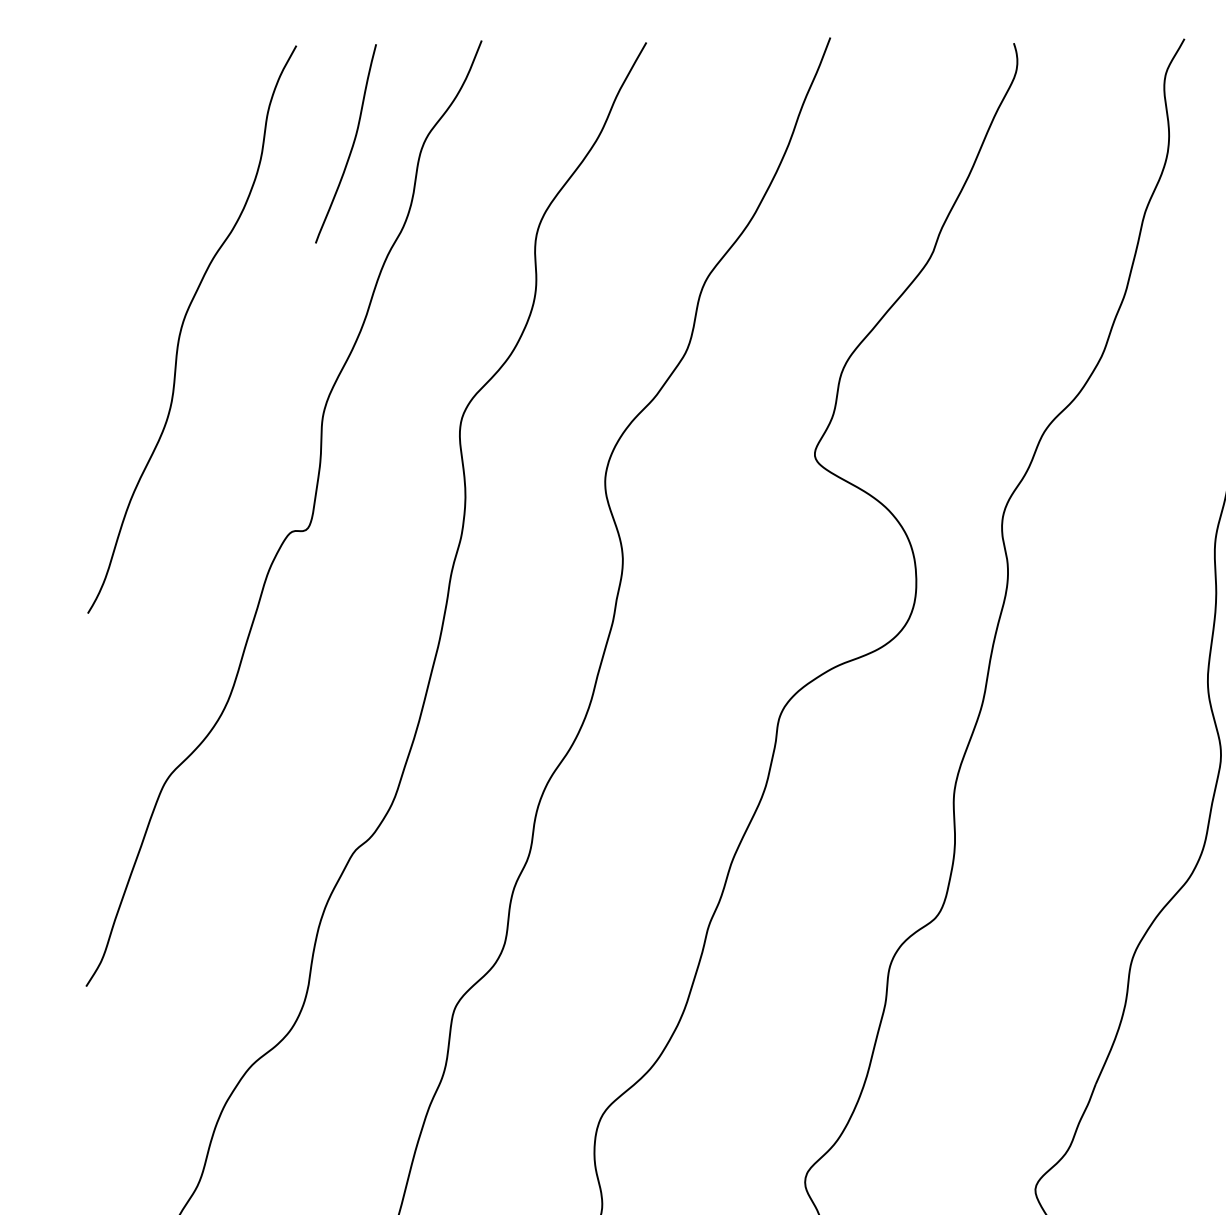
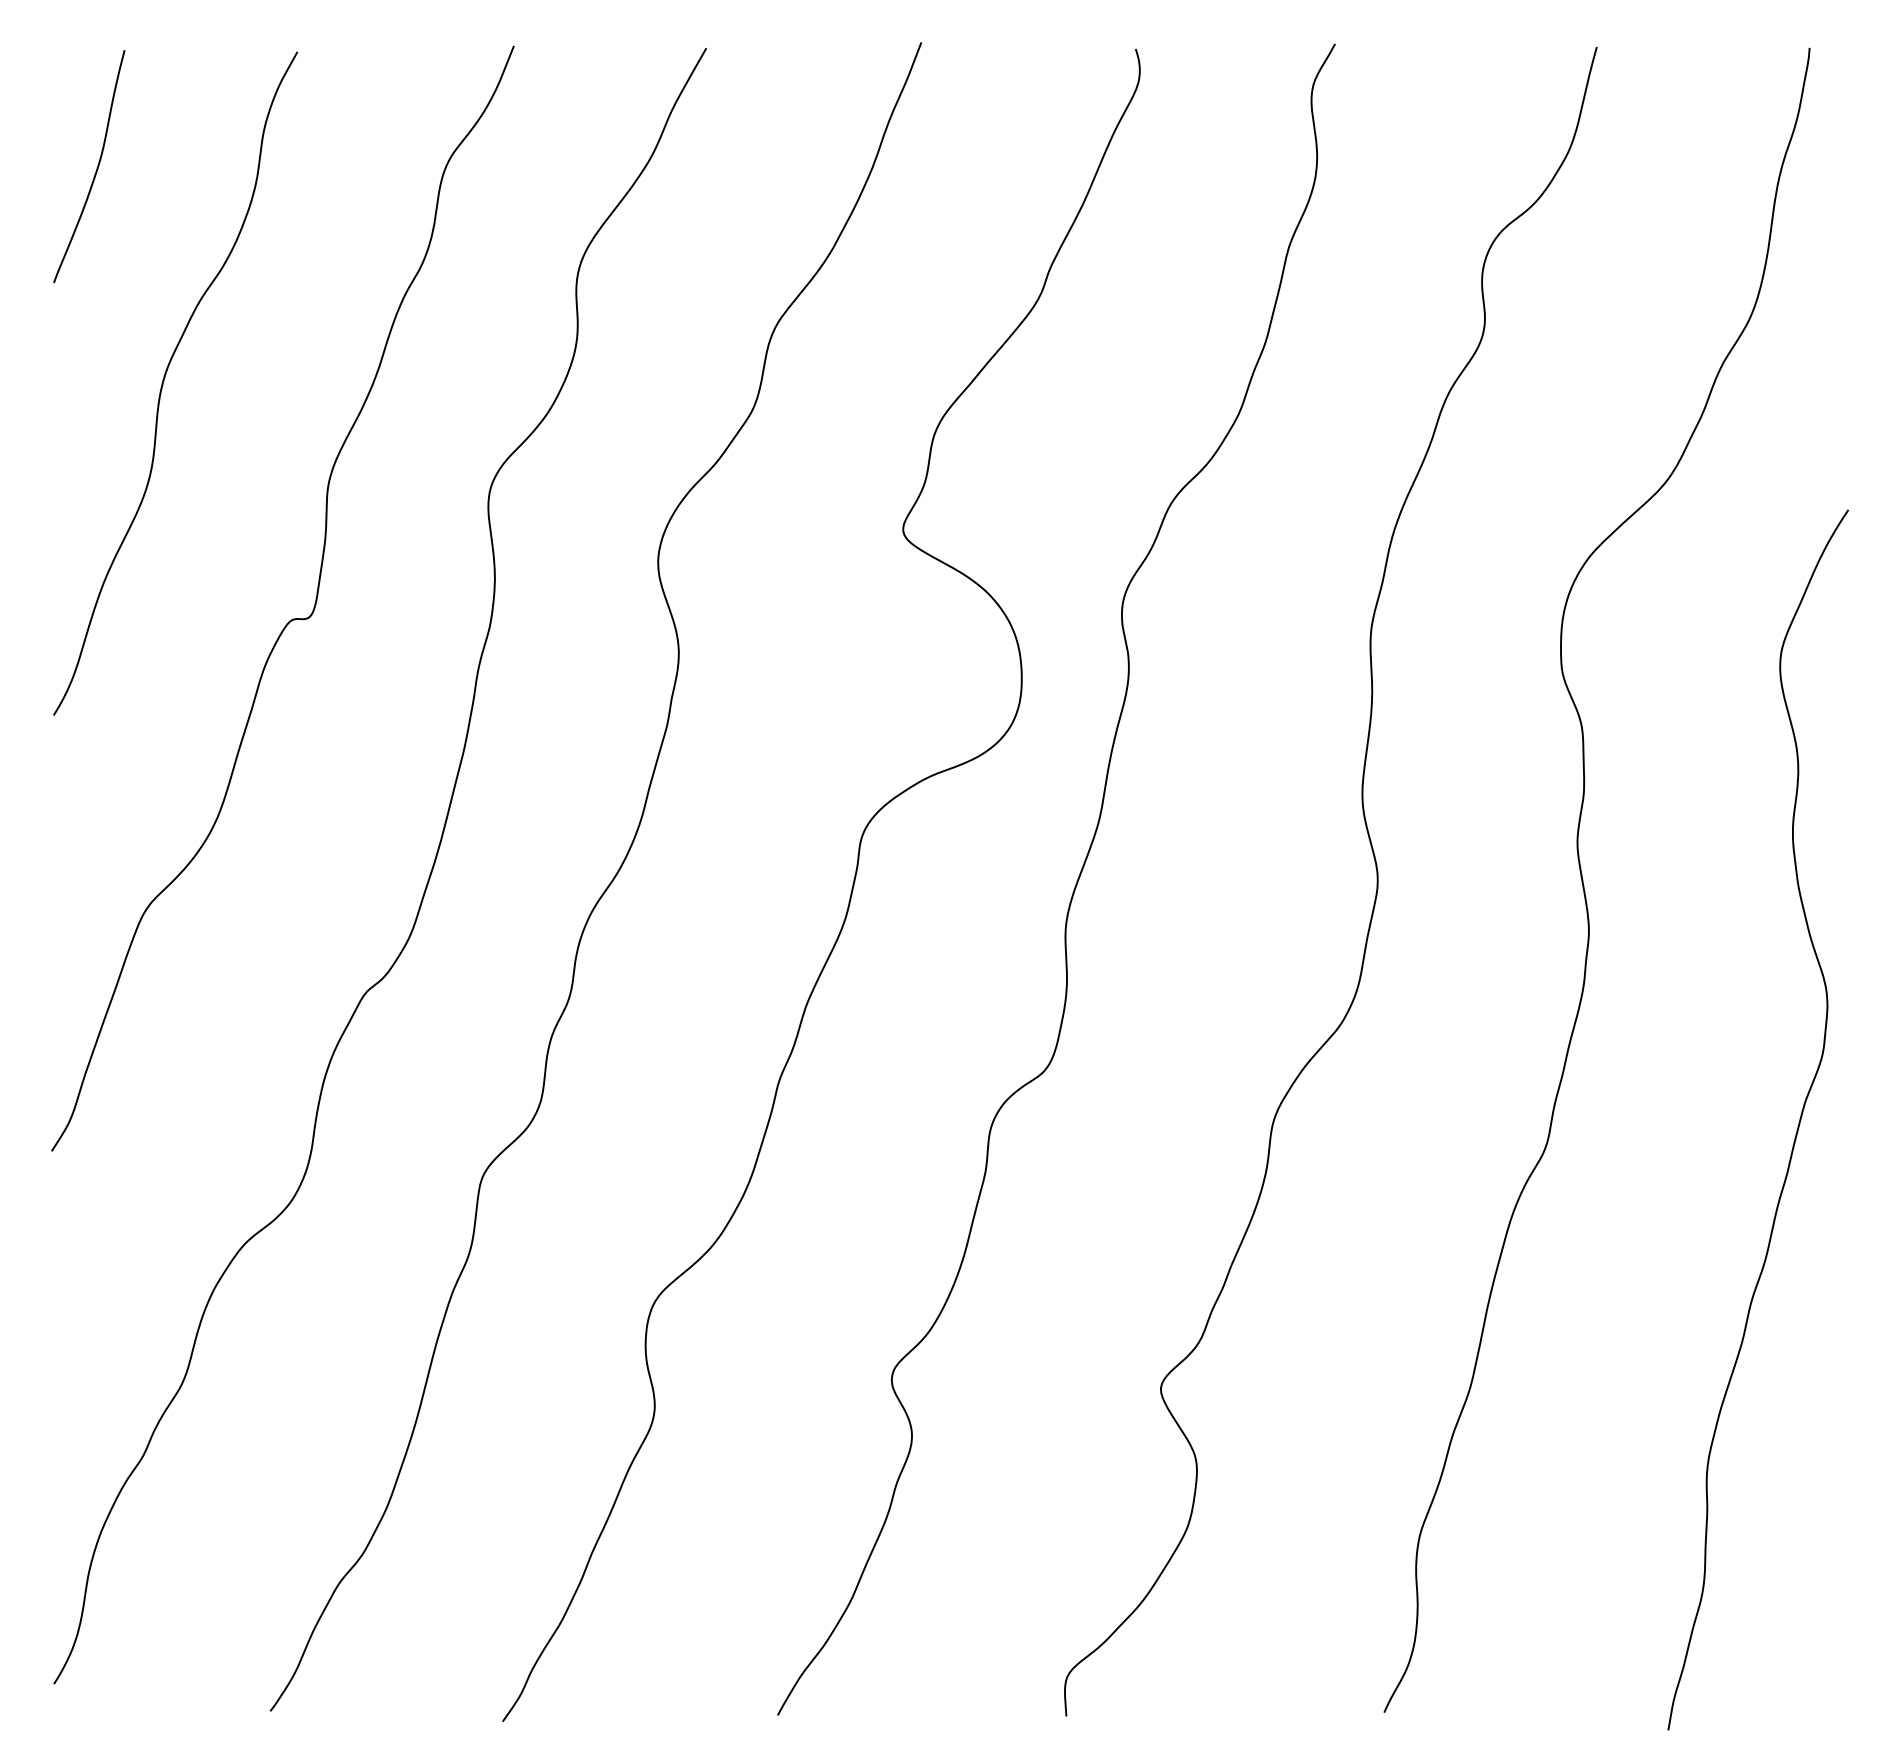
curve: (352, 145) -> (96, 168), moved

